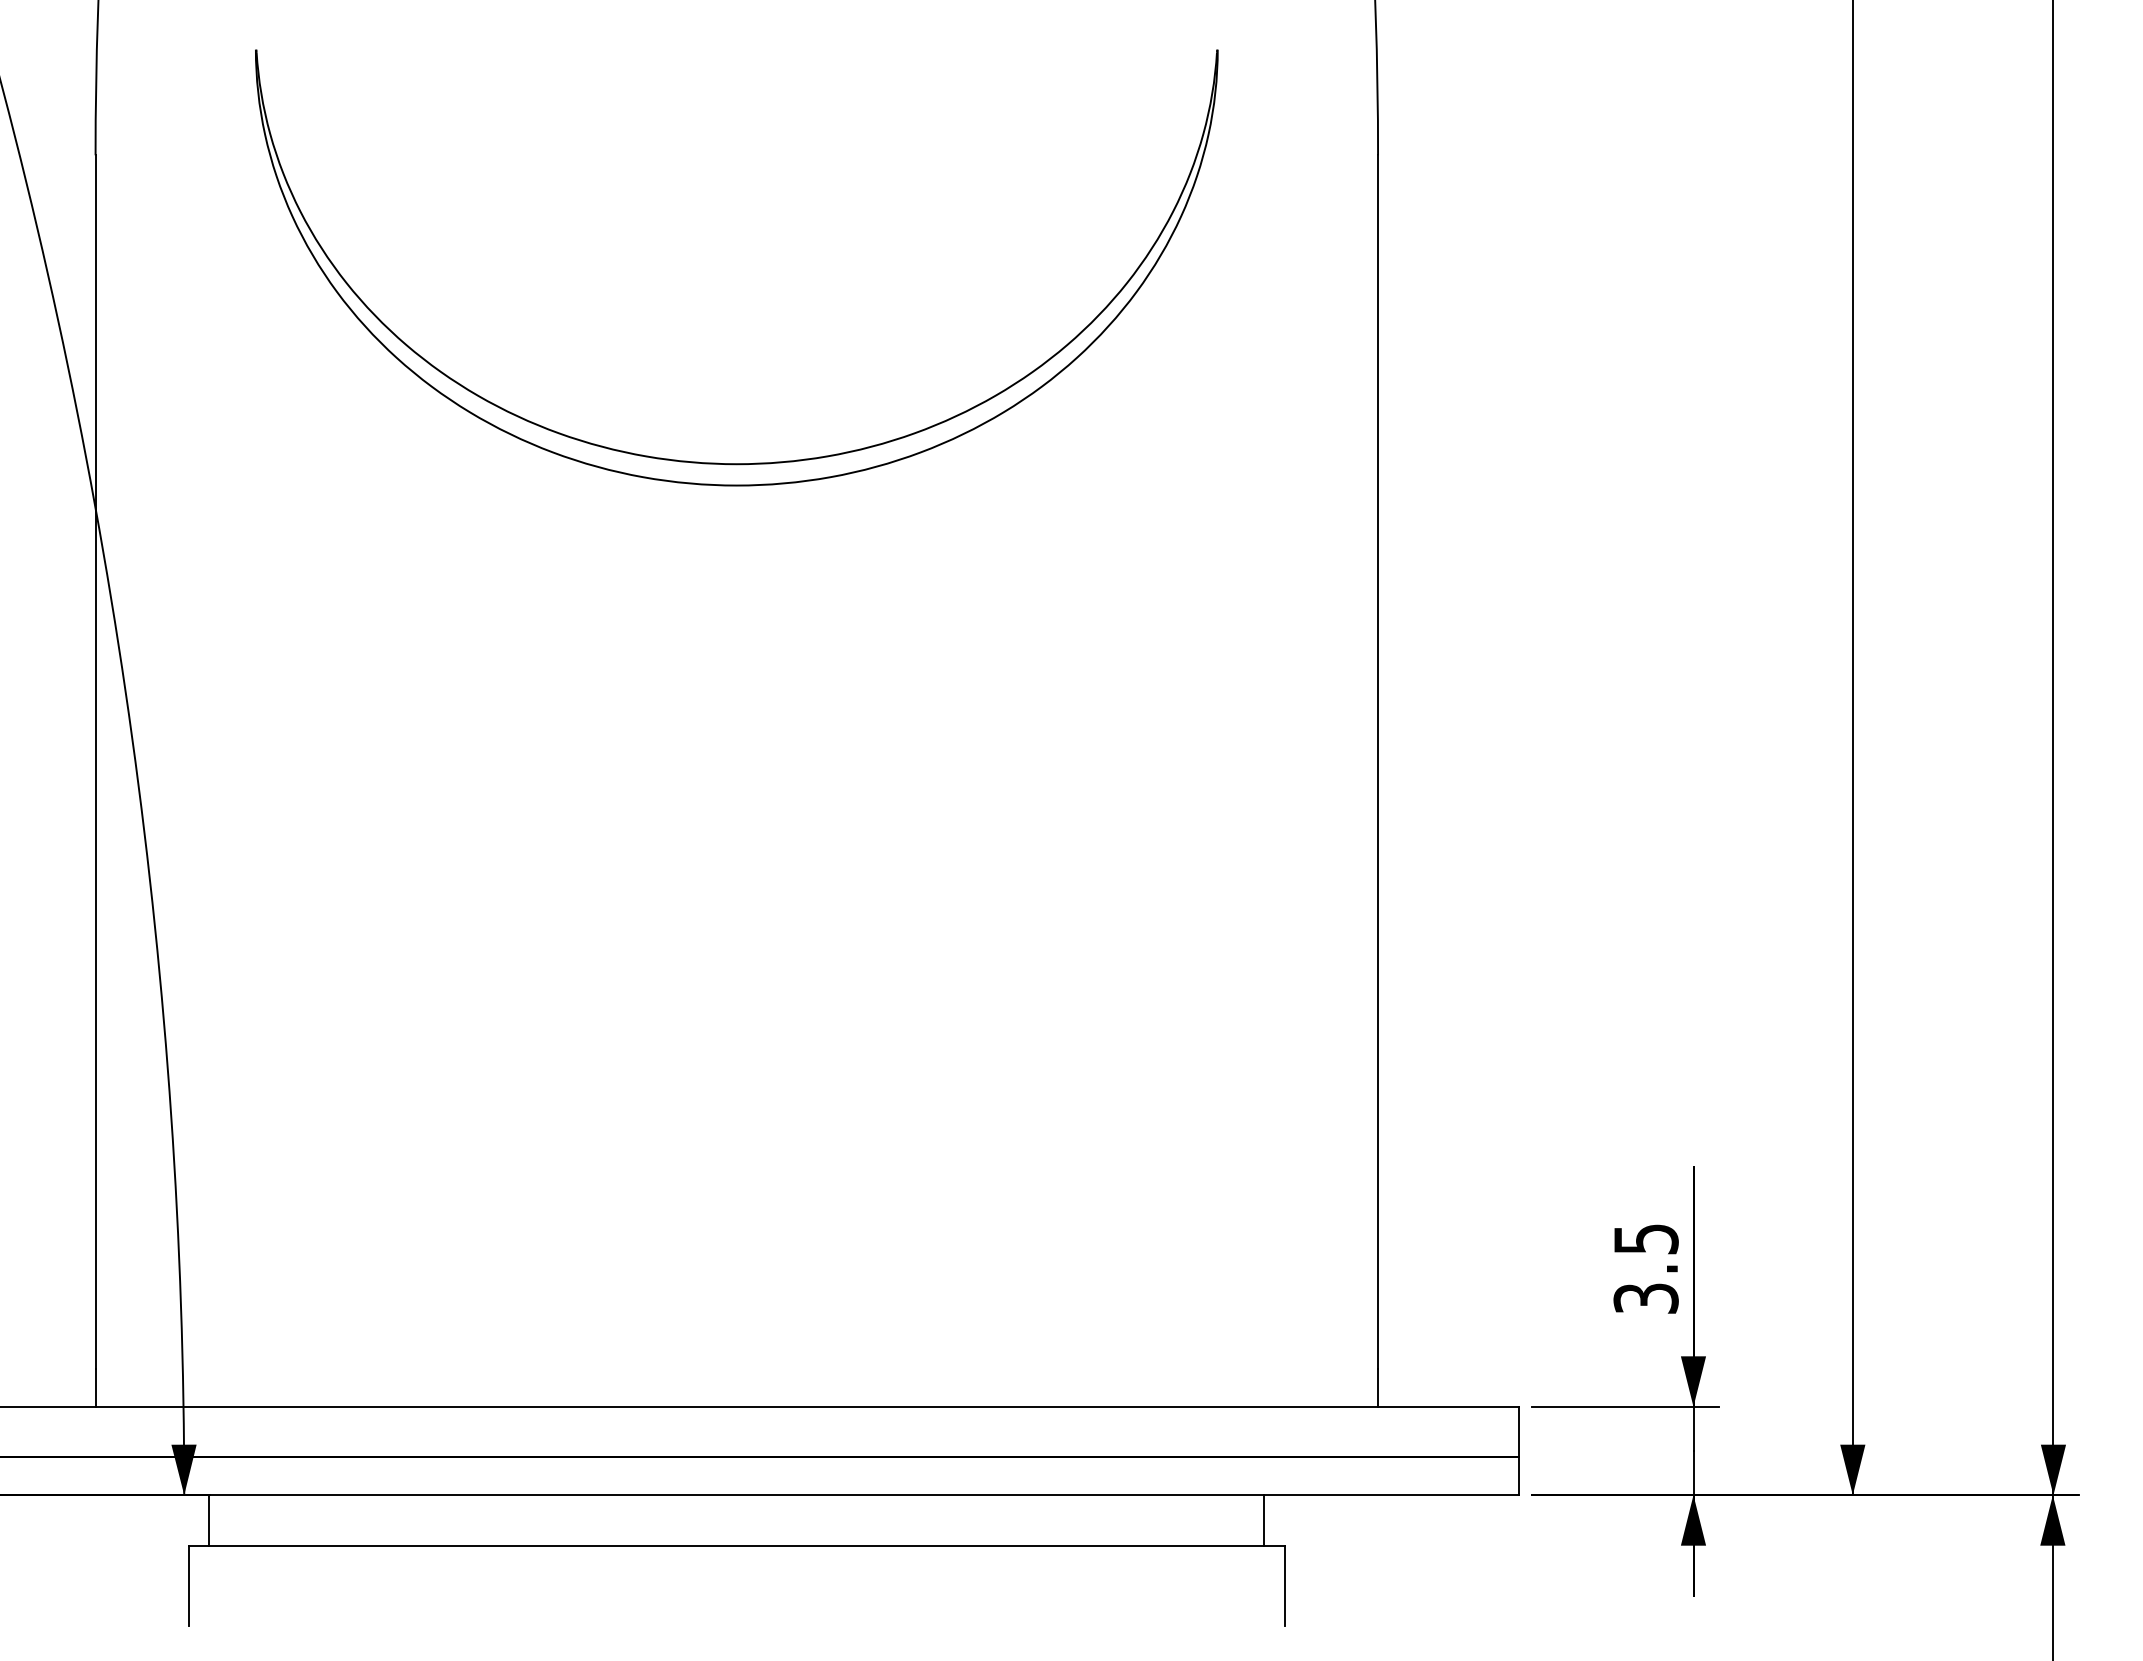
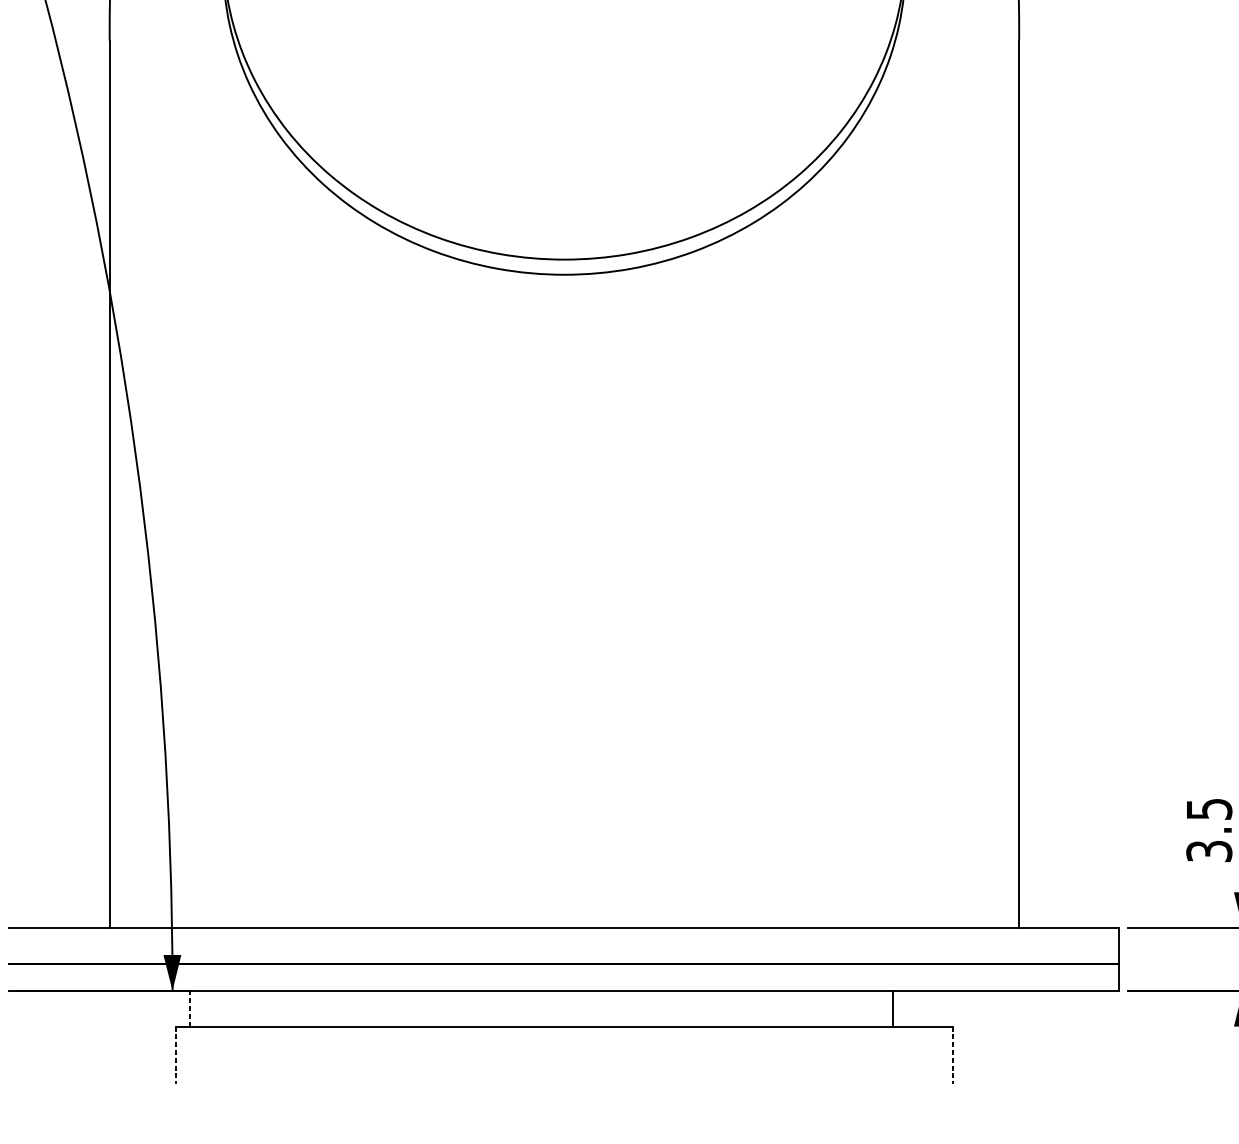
line: (209, 1519) -> (190, 1008), solid -> dashed
line: (1264, 1520) -> (892, 1008), moved
line: (189, 1586) -> (176, 1055), solid -> dashed
line: (1284, 1586) -> (952, 1055), solid -> dashed

